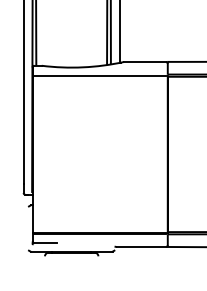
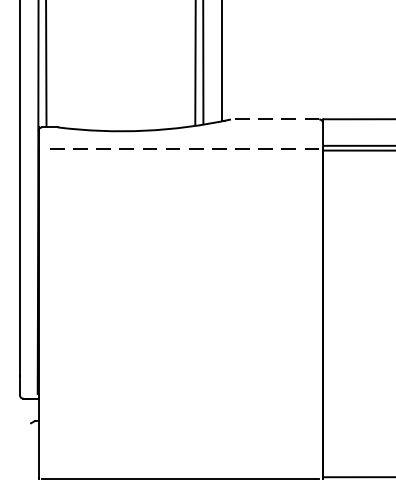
line: (144, 61) -> (274, 118), solid -> dashed
line: (100, 75) -> (181, 147), solid -> dashed

